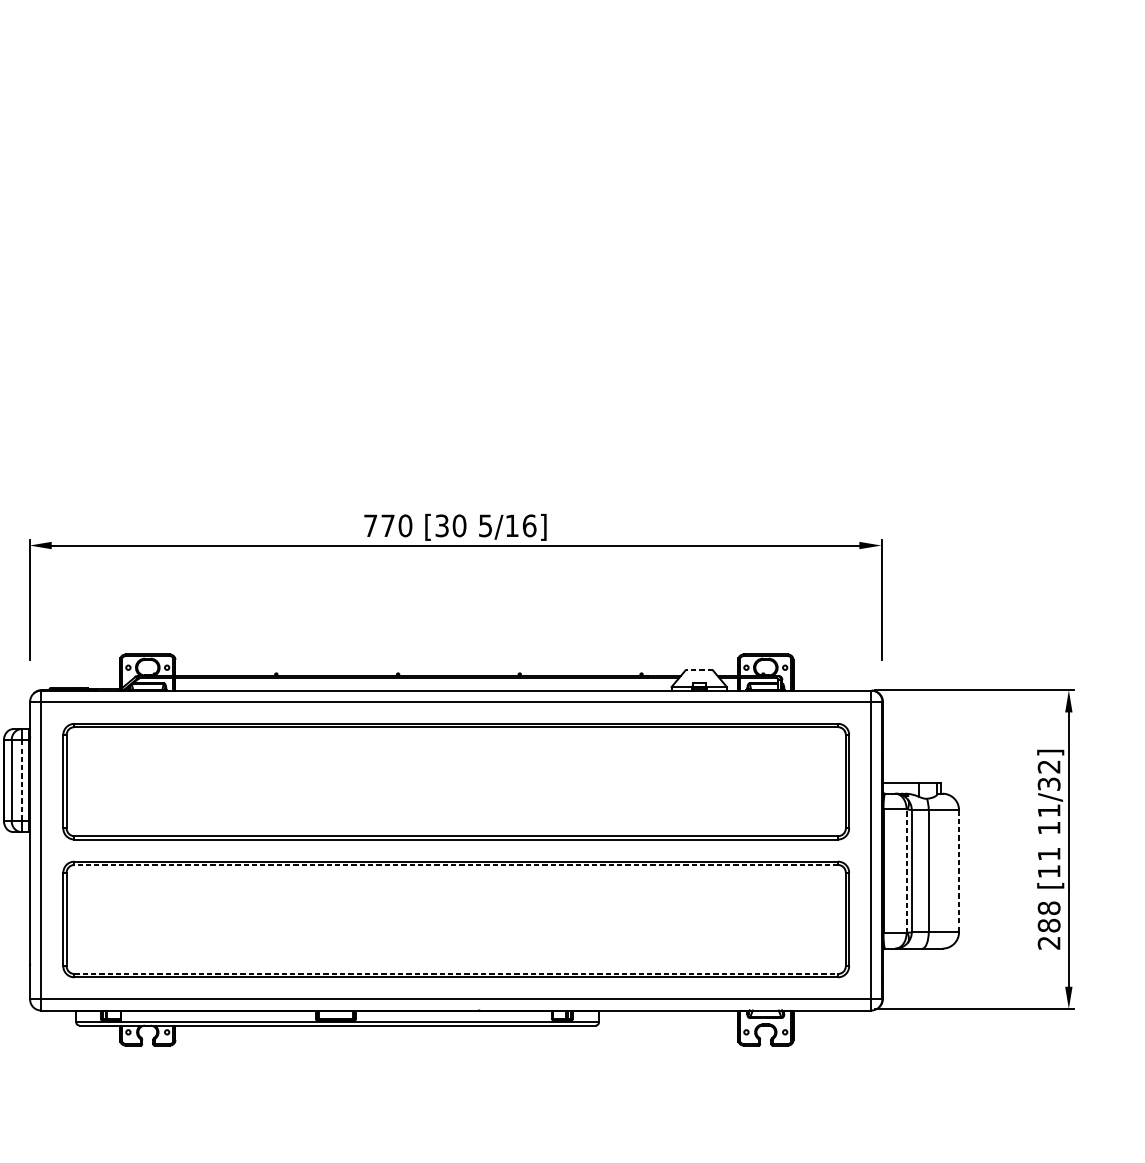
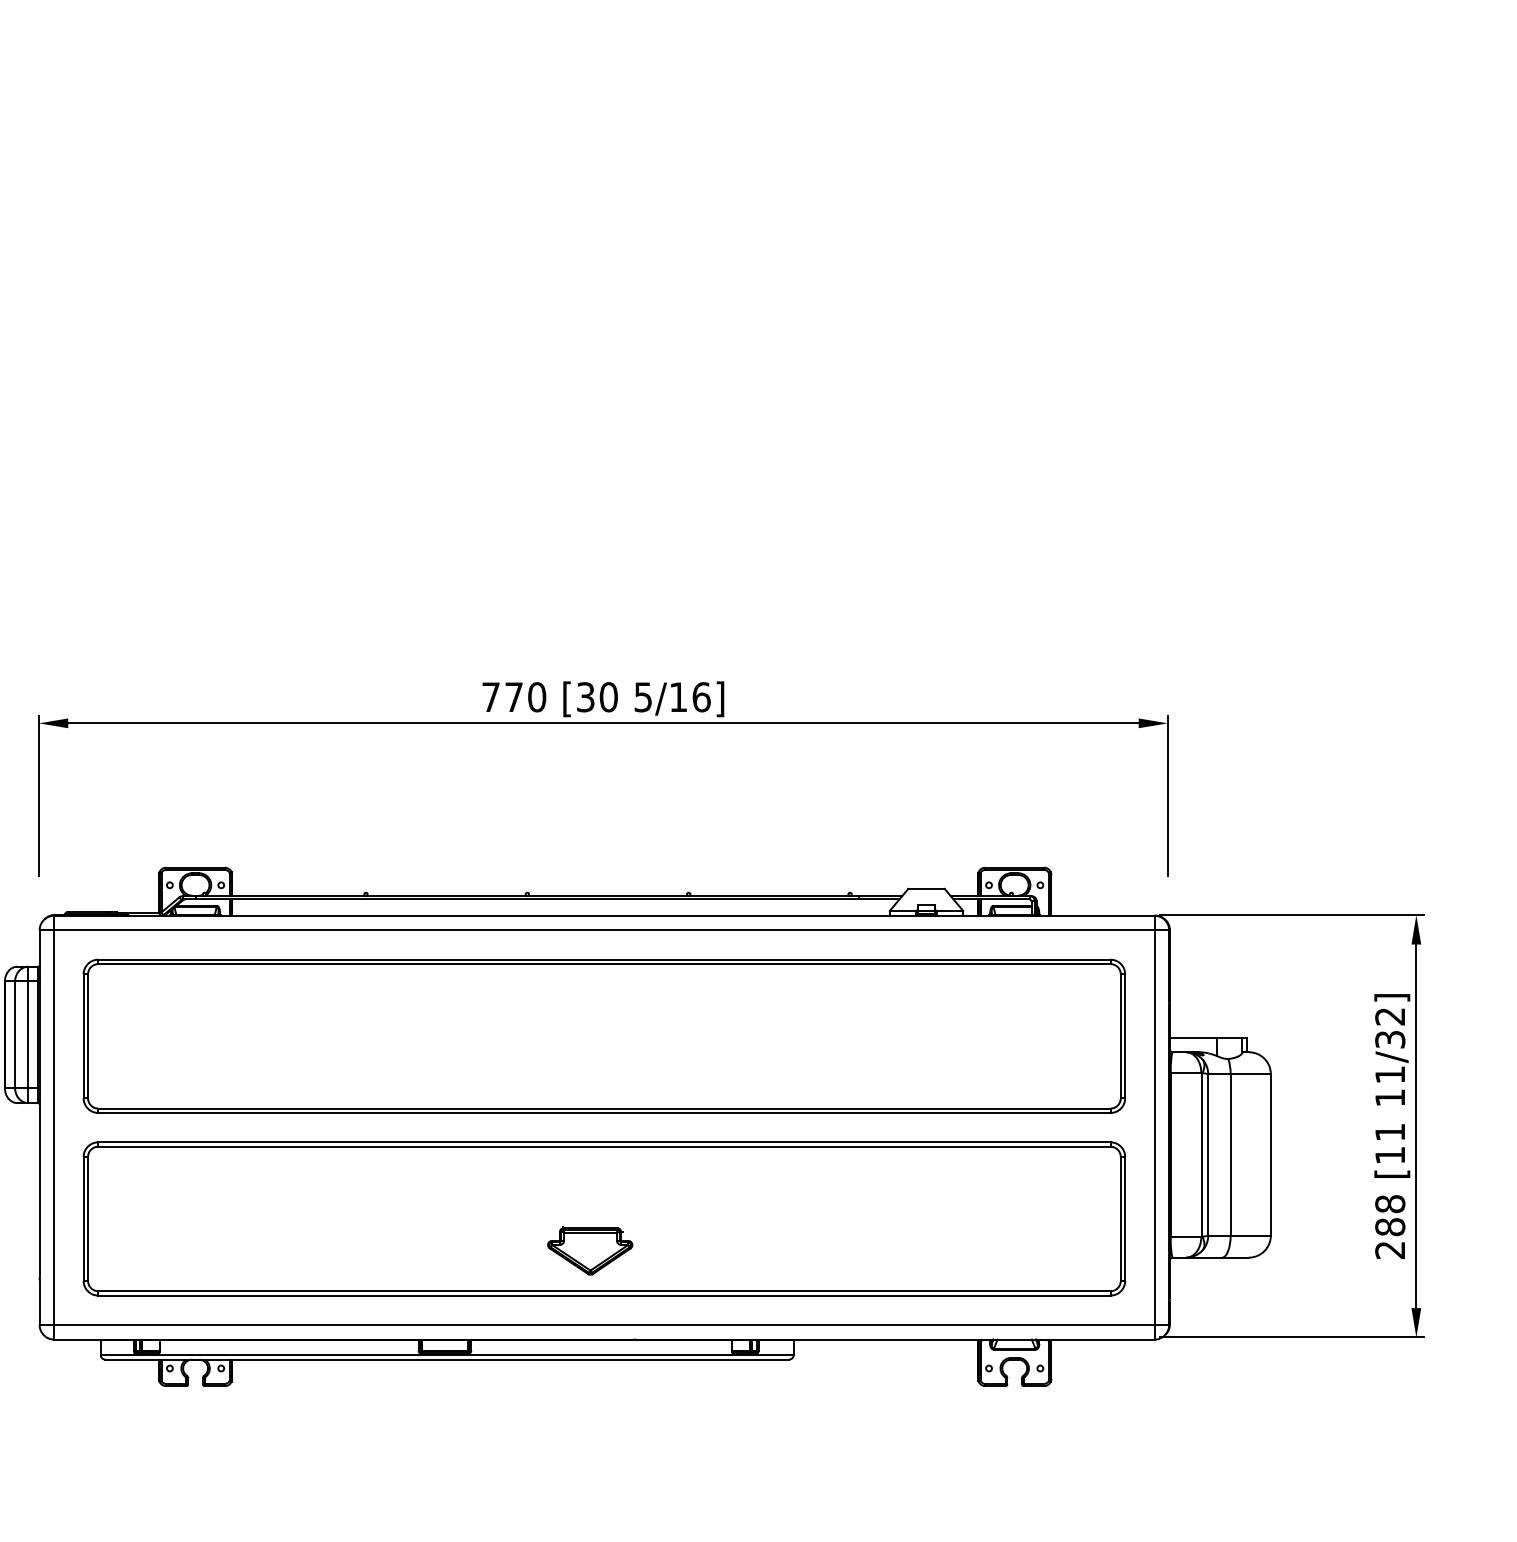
line: (699, 670) -> (926, 888), dashed -> solid
line: (21, 780) -> (28, 1034), dashed -> solid
line: (455, 864) -> (603, 1146), dashed -> solid
line: (907, 870) -> (1202, 1154), dashed -> solid
line: (958, 870) -> (1270, 1154), dashed -> solid
part: (445, 943) -> (590, 1250), added
line: (456, 974) -> (604, 1291), dashed -> solid

